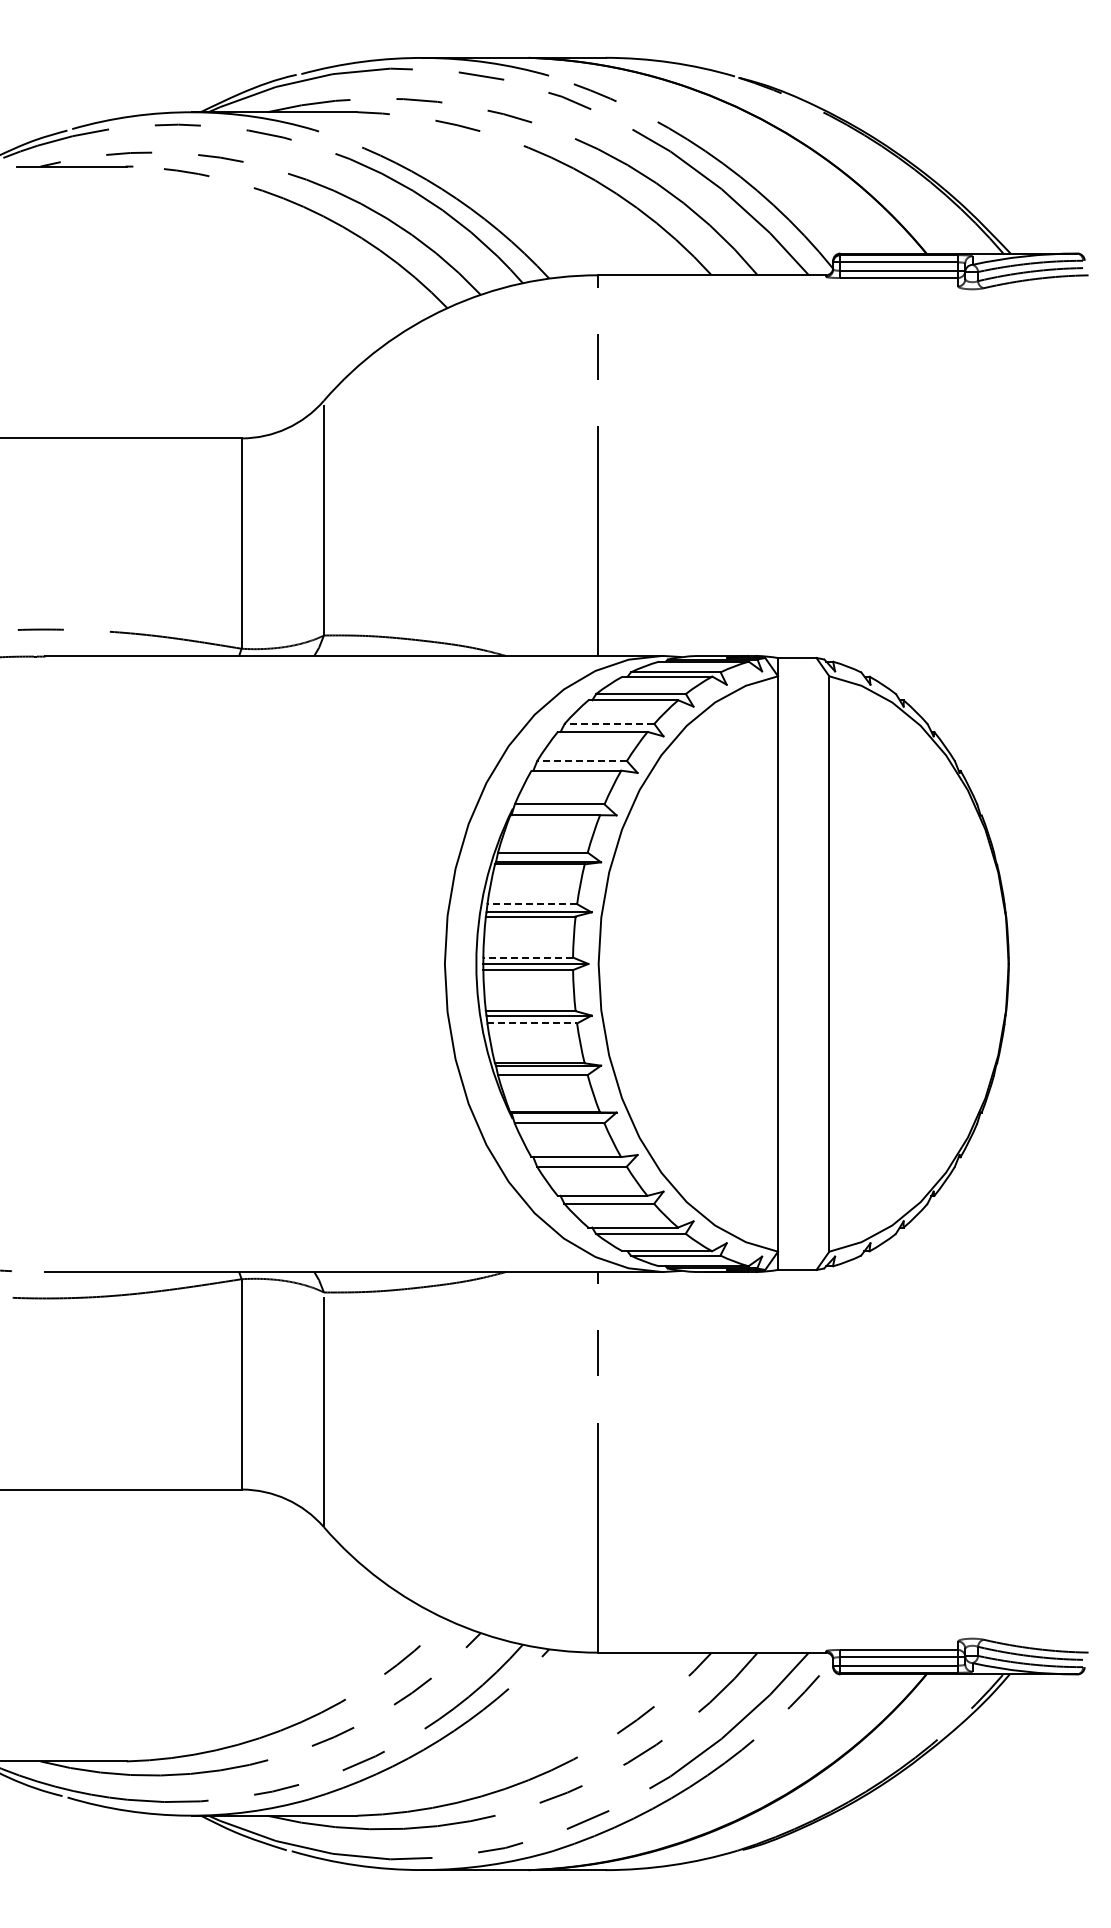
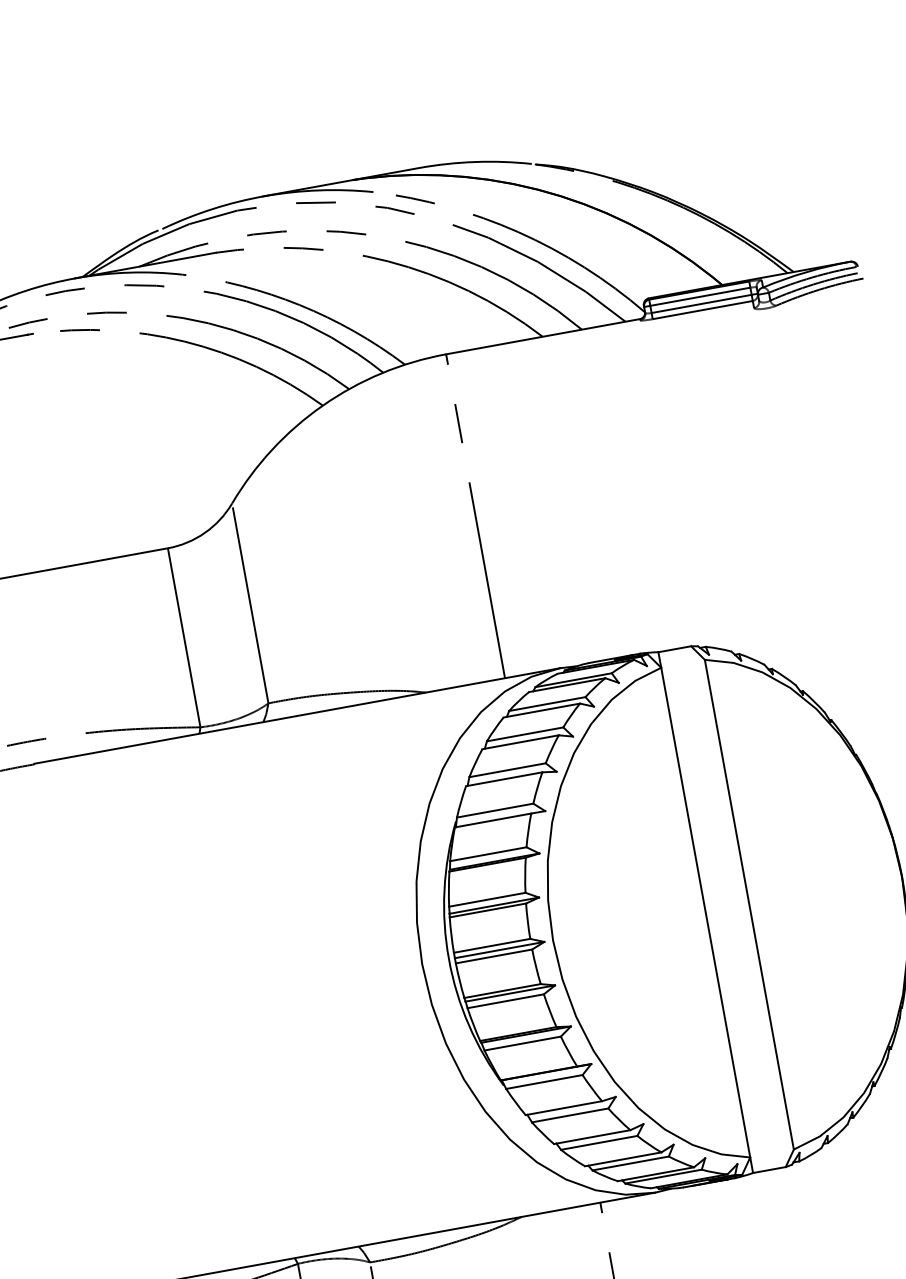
line: (609, 723) -> (525, 734), dashed -> solid
line: (582, 761) -> (507, 770), dashed -> solid
line: (532, 904) -> (487, 899), dashed -> solid
line: (528, 957) -> (492, 945), dashed -> solid
line: (532, 1023) -> (505, 1001), dashed -> solid

